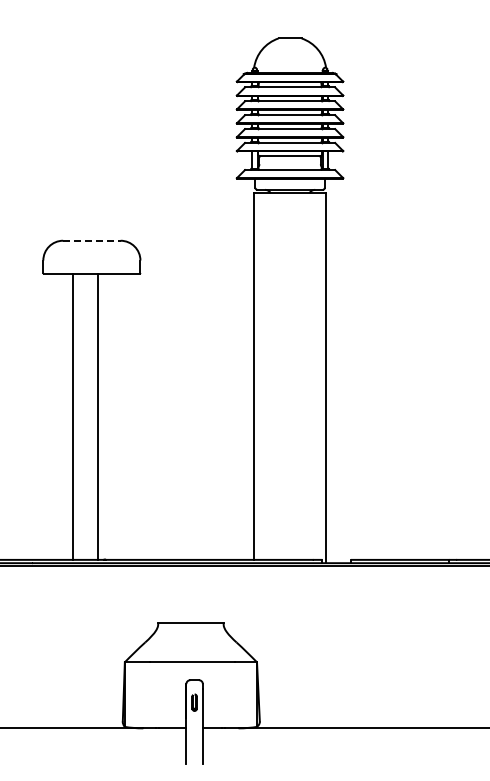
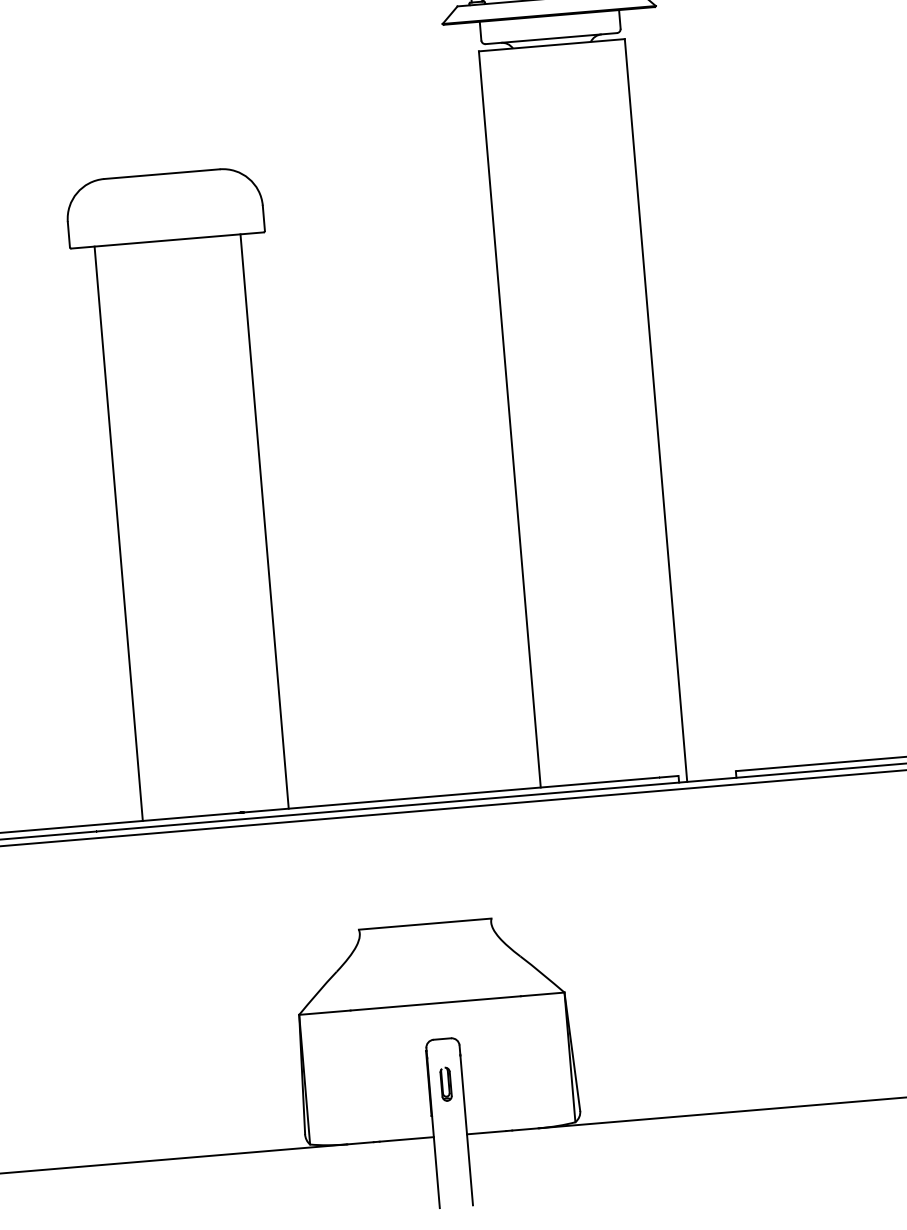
line: (91, 240) -> (161, 173), dashed -> solid
line: (72, 416) -> (118, 533), moved
line: (98, 416) -> (265, 520), moved

